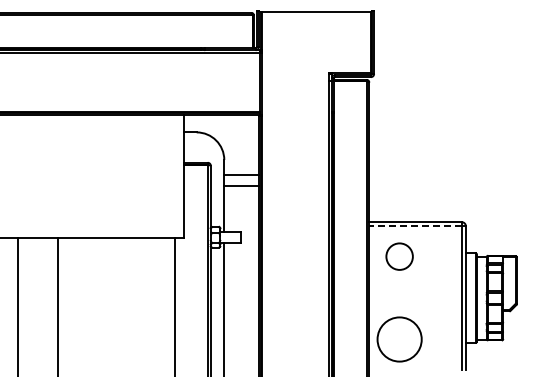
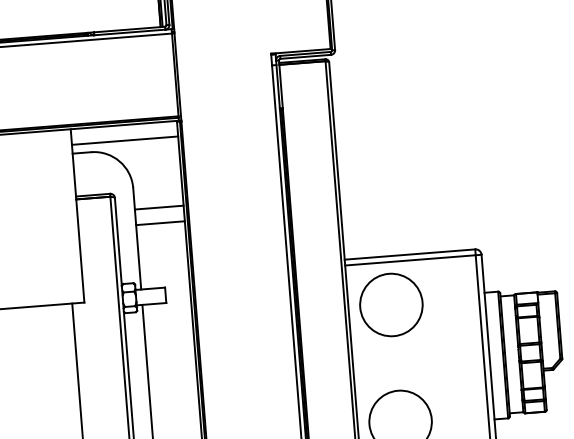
line: (220, 126) -> (124, 141), added
line: (415, 226) -> (410, 260), dashed -> solid
circle: (399, 256) -> (391, 304), size x1.67

